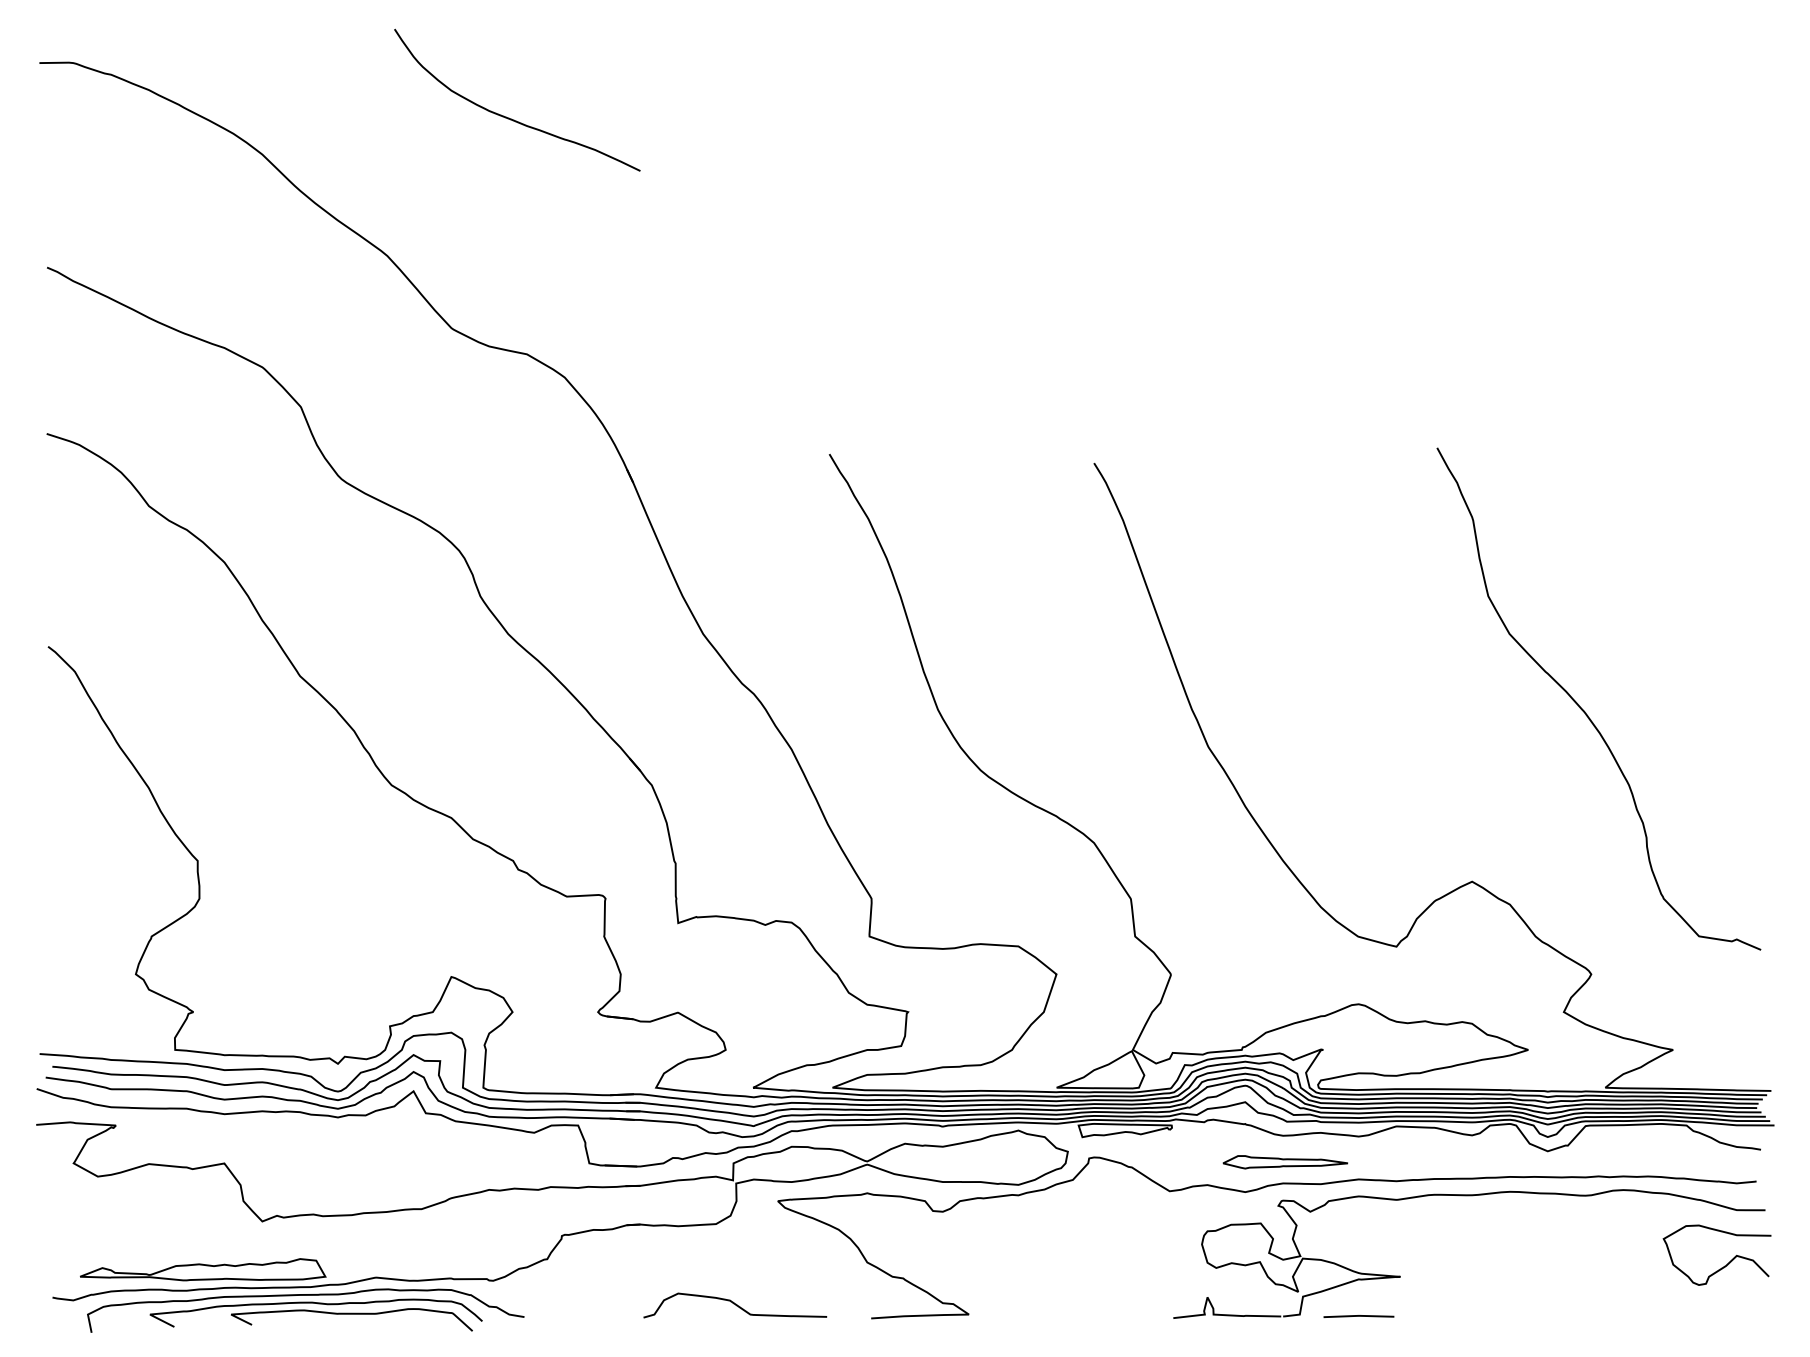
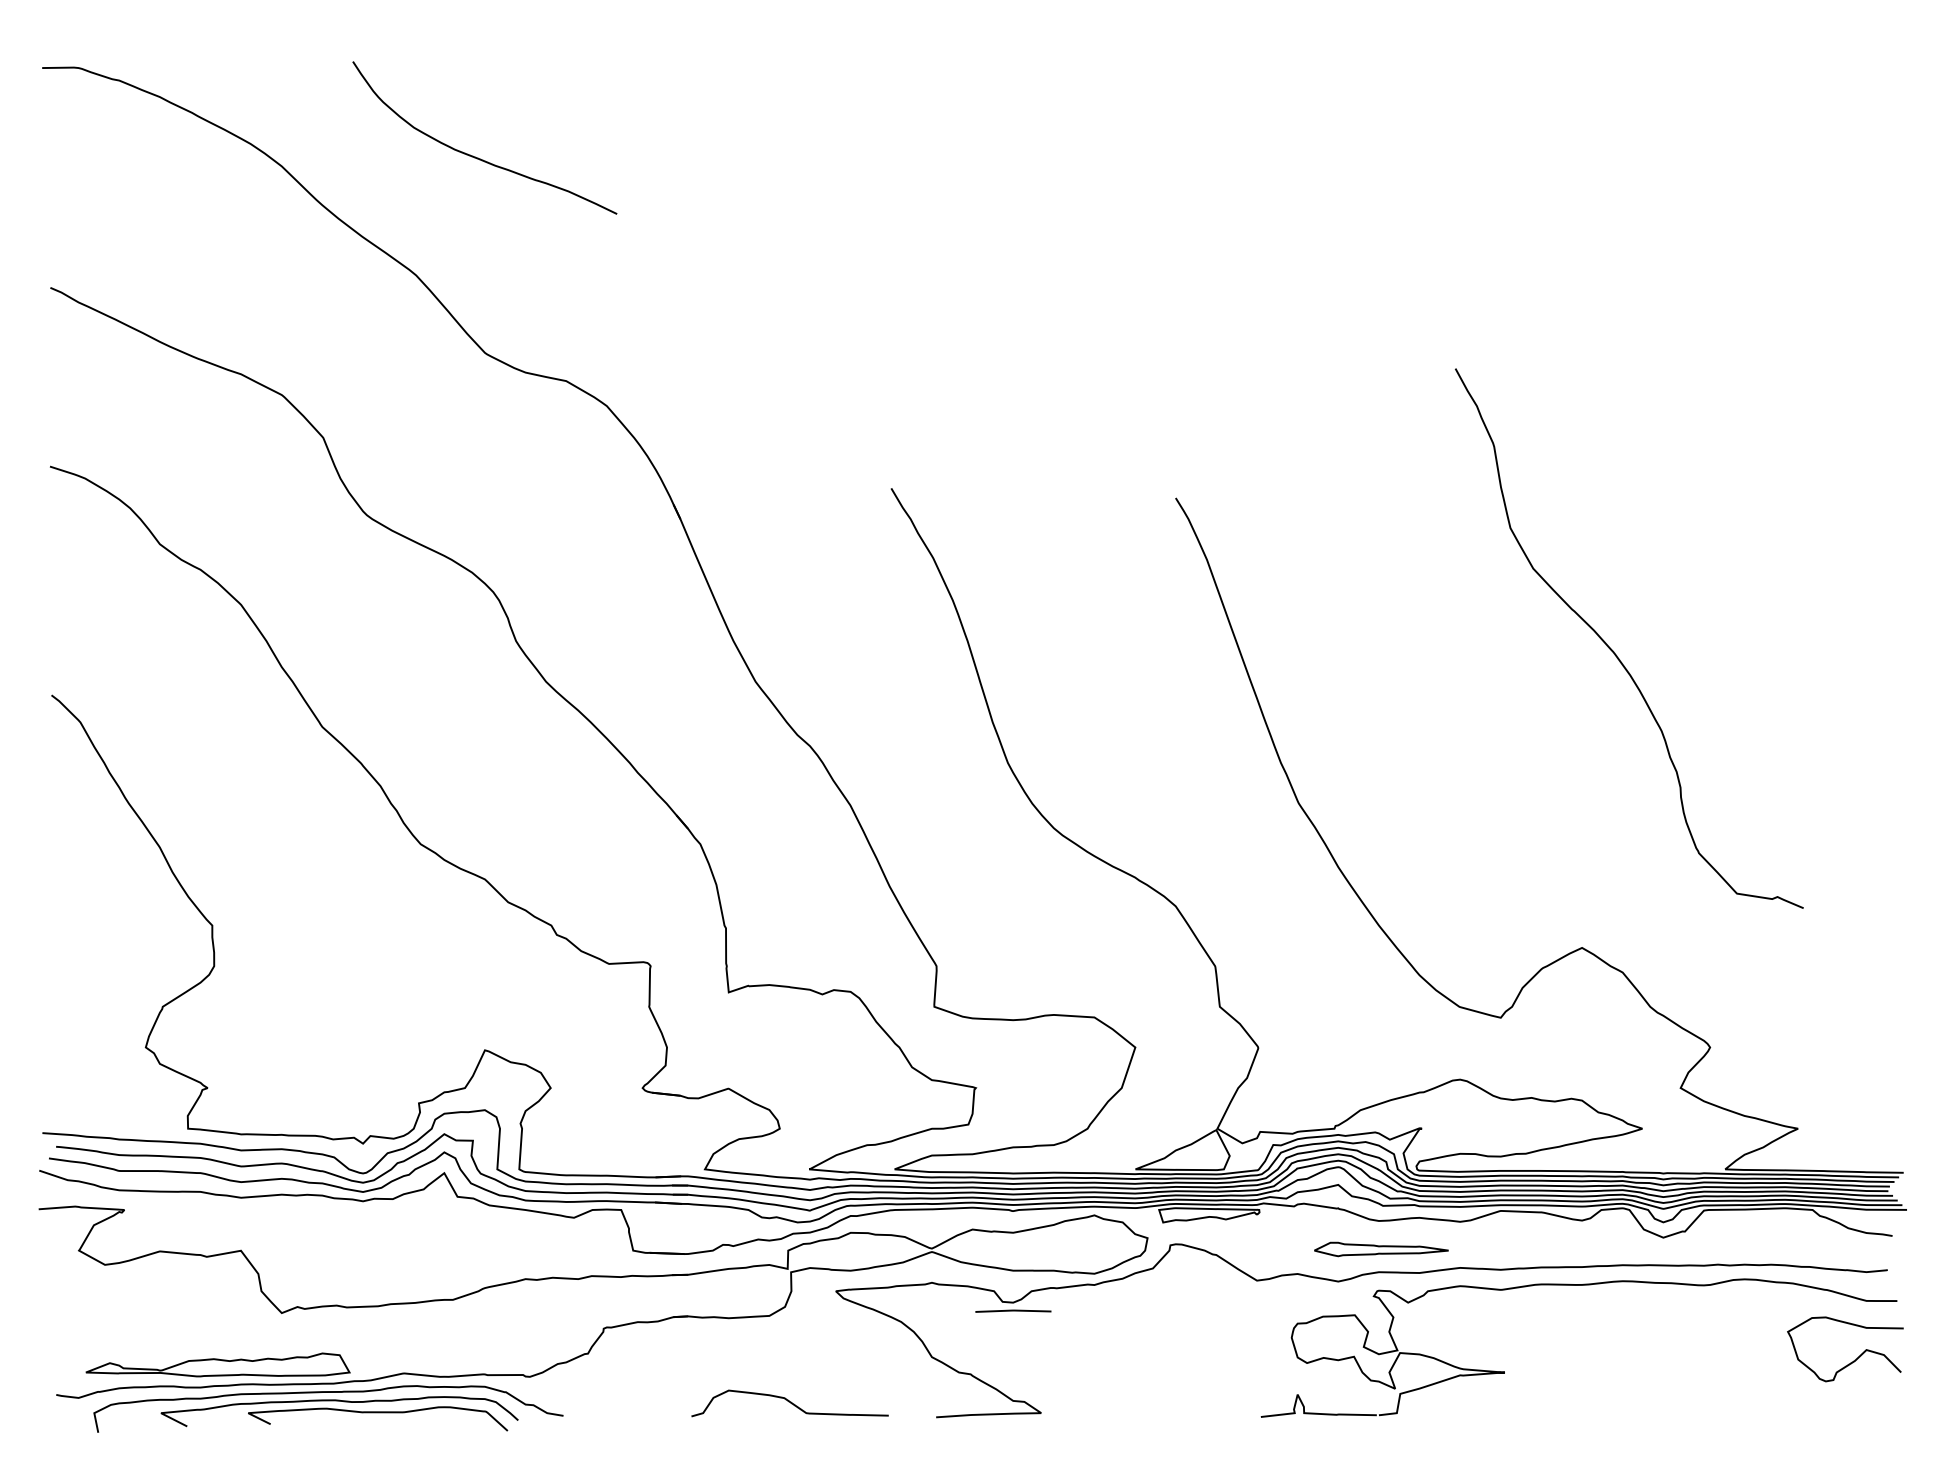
curve: (511, 118) -> (478, 157), moved
curve: (1585, 711) -> (1614, 651), moved
line: (1359, 1315) -> (1013, 1310), moved

